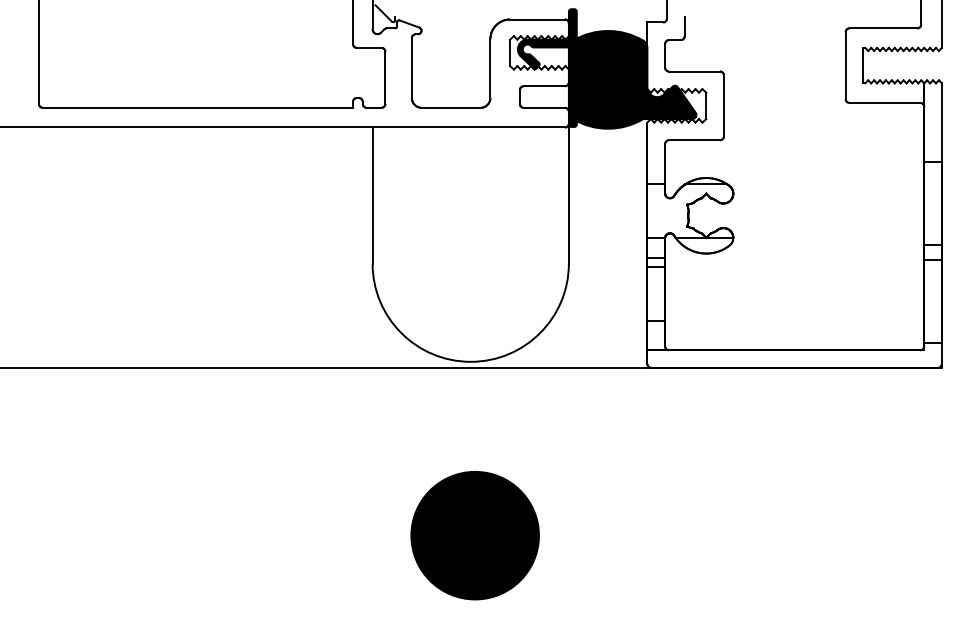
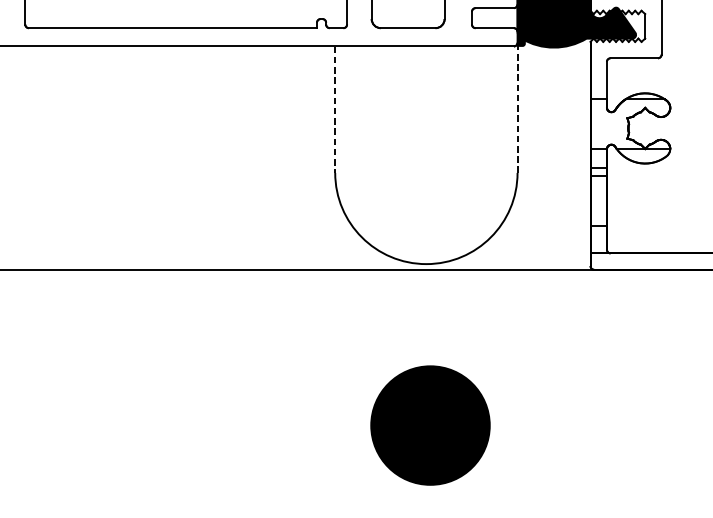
line: (568, 193) -> (517, 107), solid -> dashed
line: (372, 195) -> (335, 109), solid -> dashed

